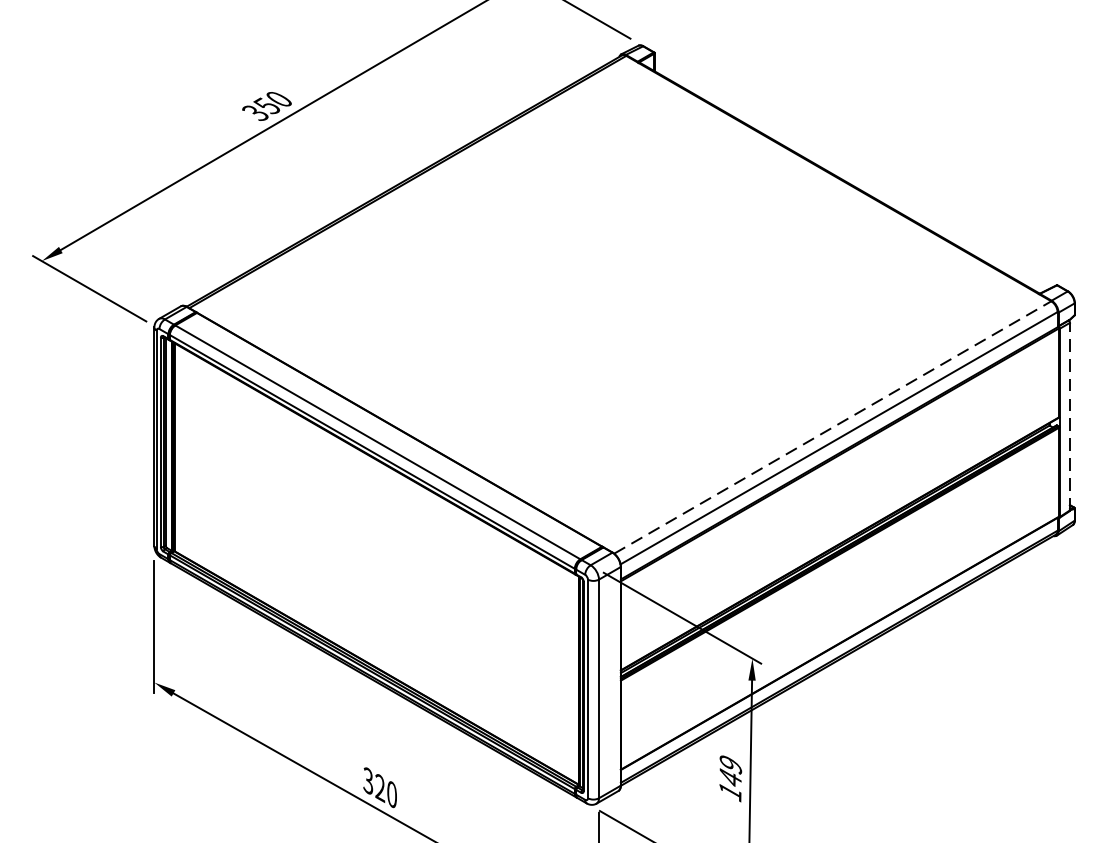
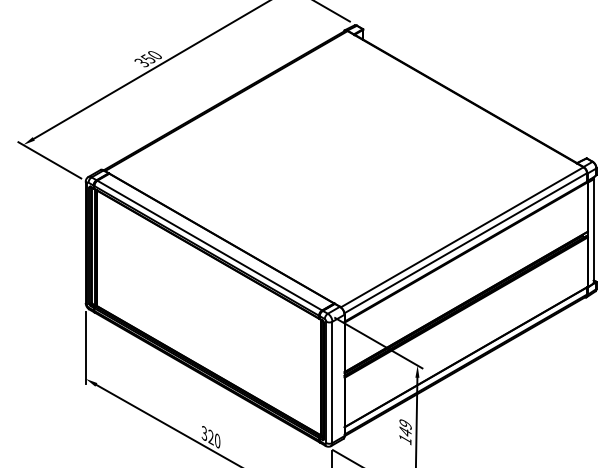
line: (1069, 415) -> (593, 230), dashed -> solid
line: (833, 427) -> (462, 237), dashed -> solid

